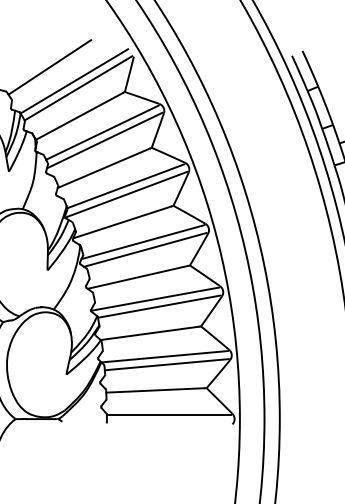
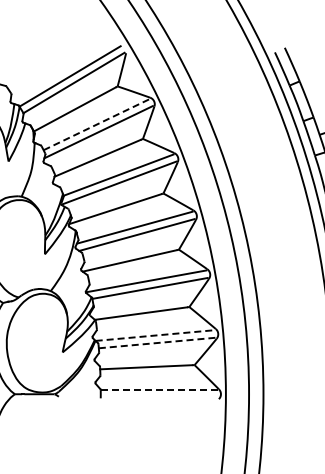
line: (49, 66) -> (46, 62), removed
line: (102, 132) -> (96, 124), solid -> dashed
line: (165, 356) -> (155, 335), solid -> dashed
line: (167, 365) -> (157, 343), solid -> dashed
line: (169, 415) -> (159, 390), solid -> dashed

